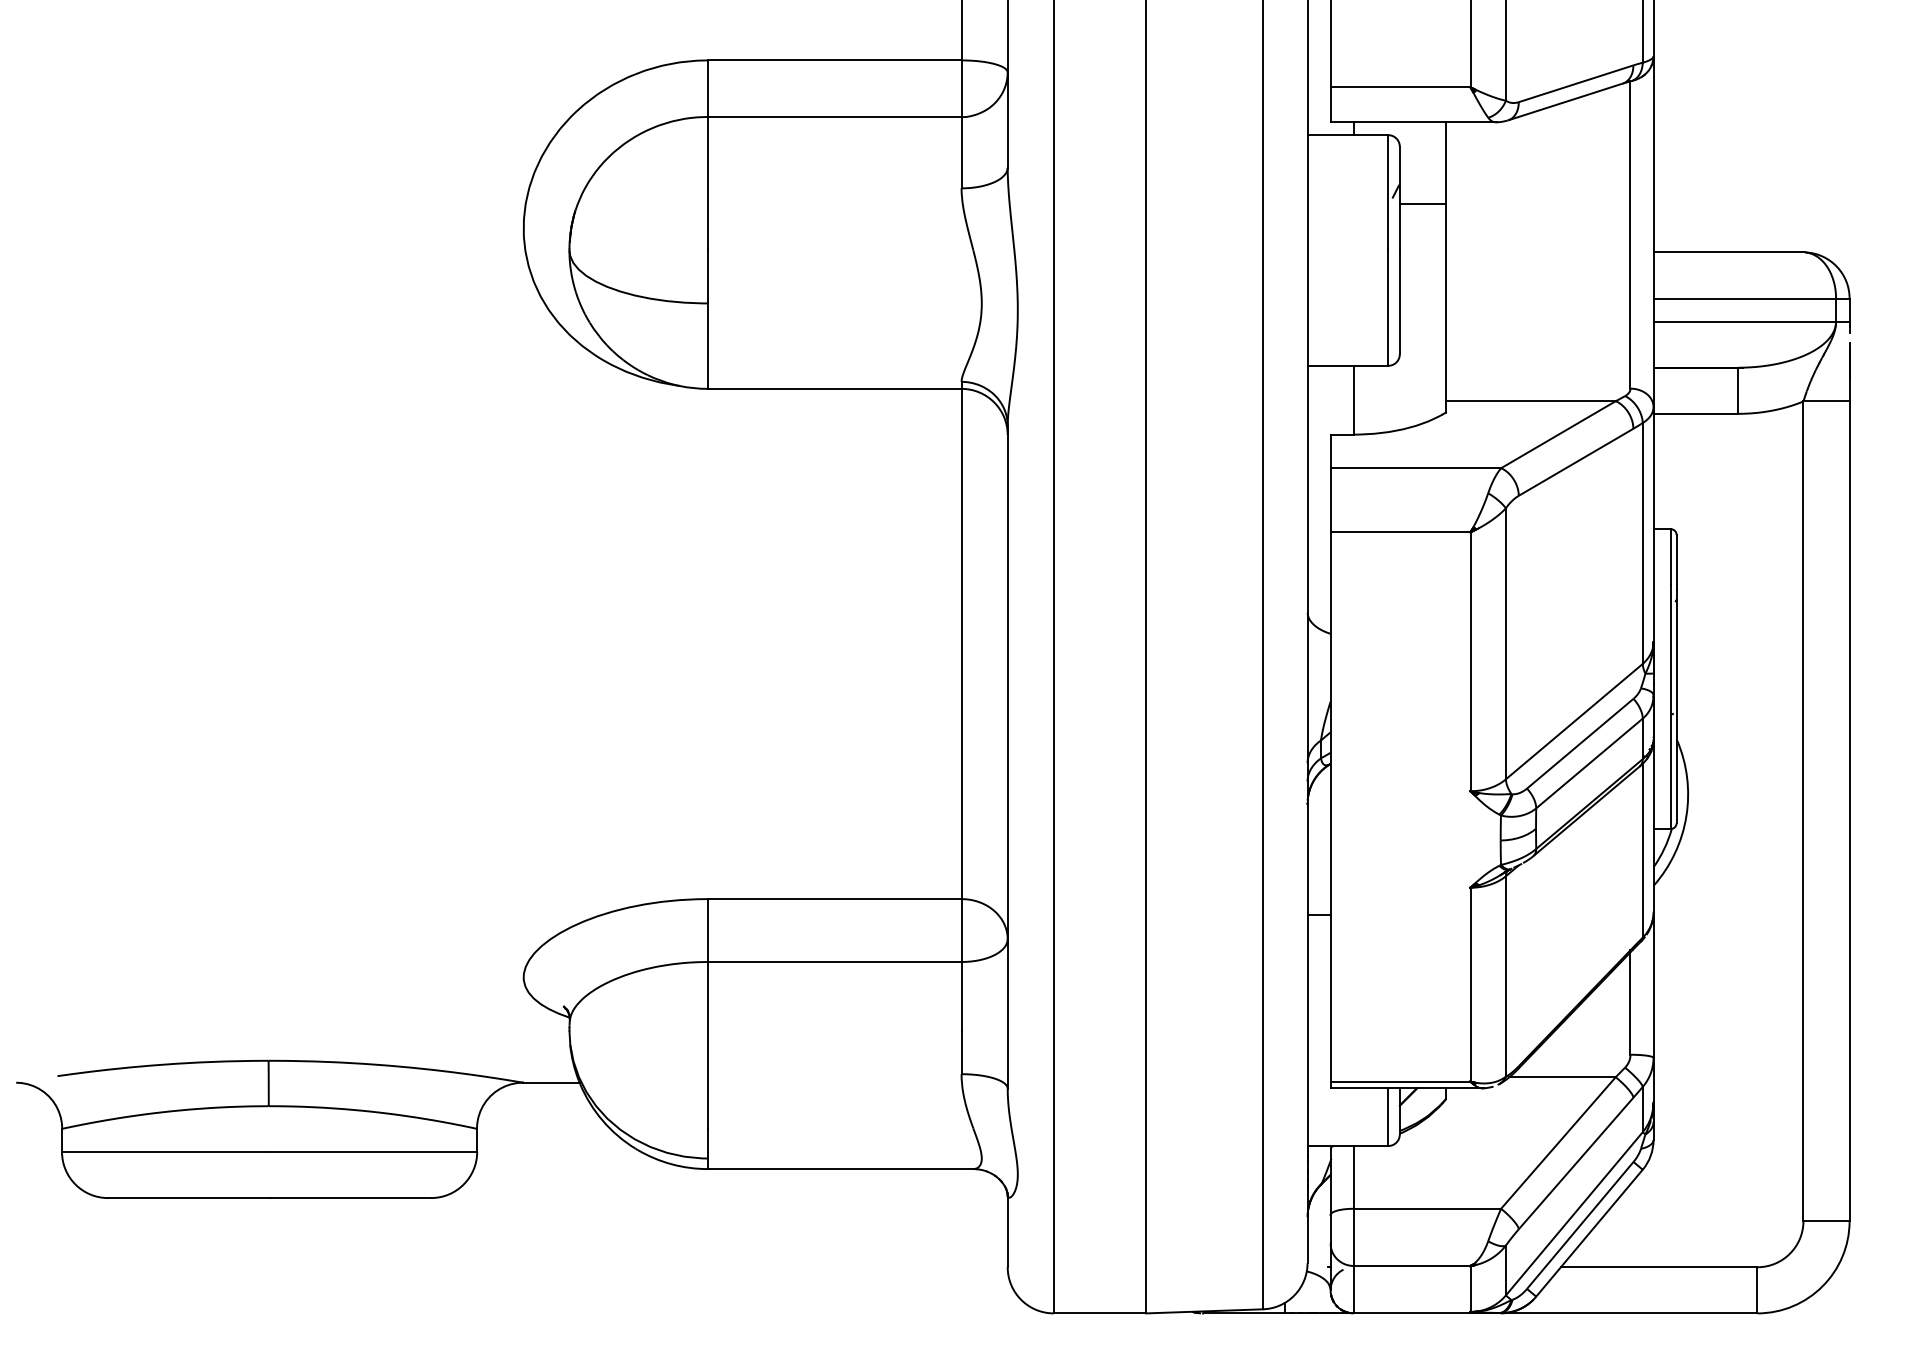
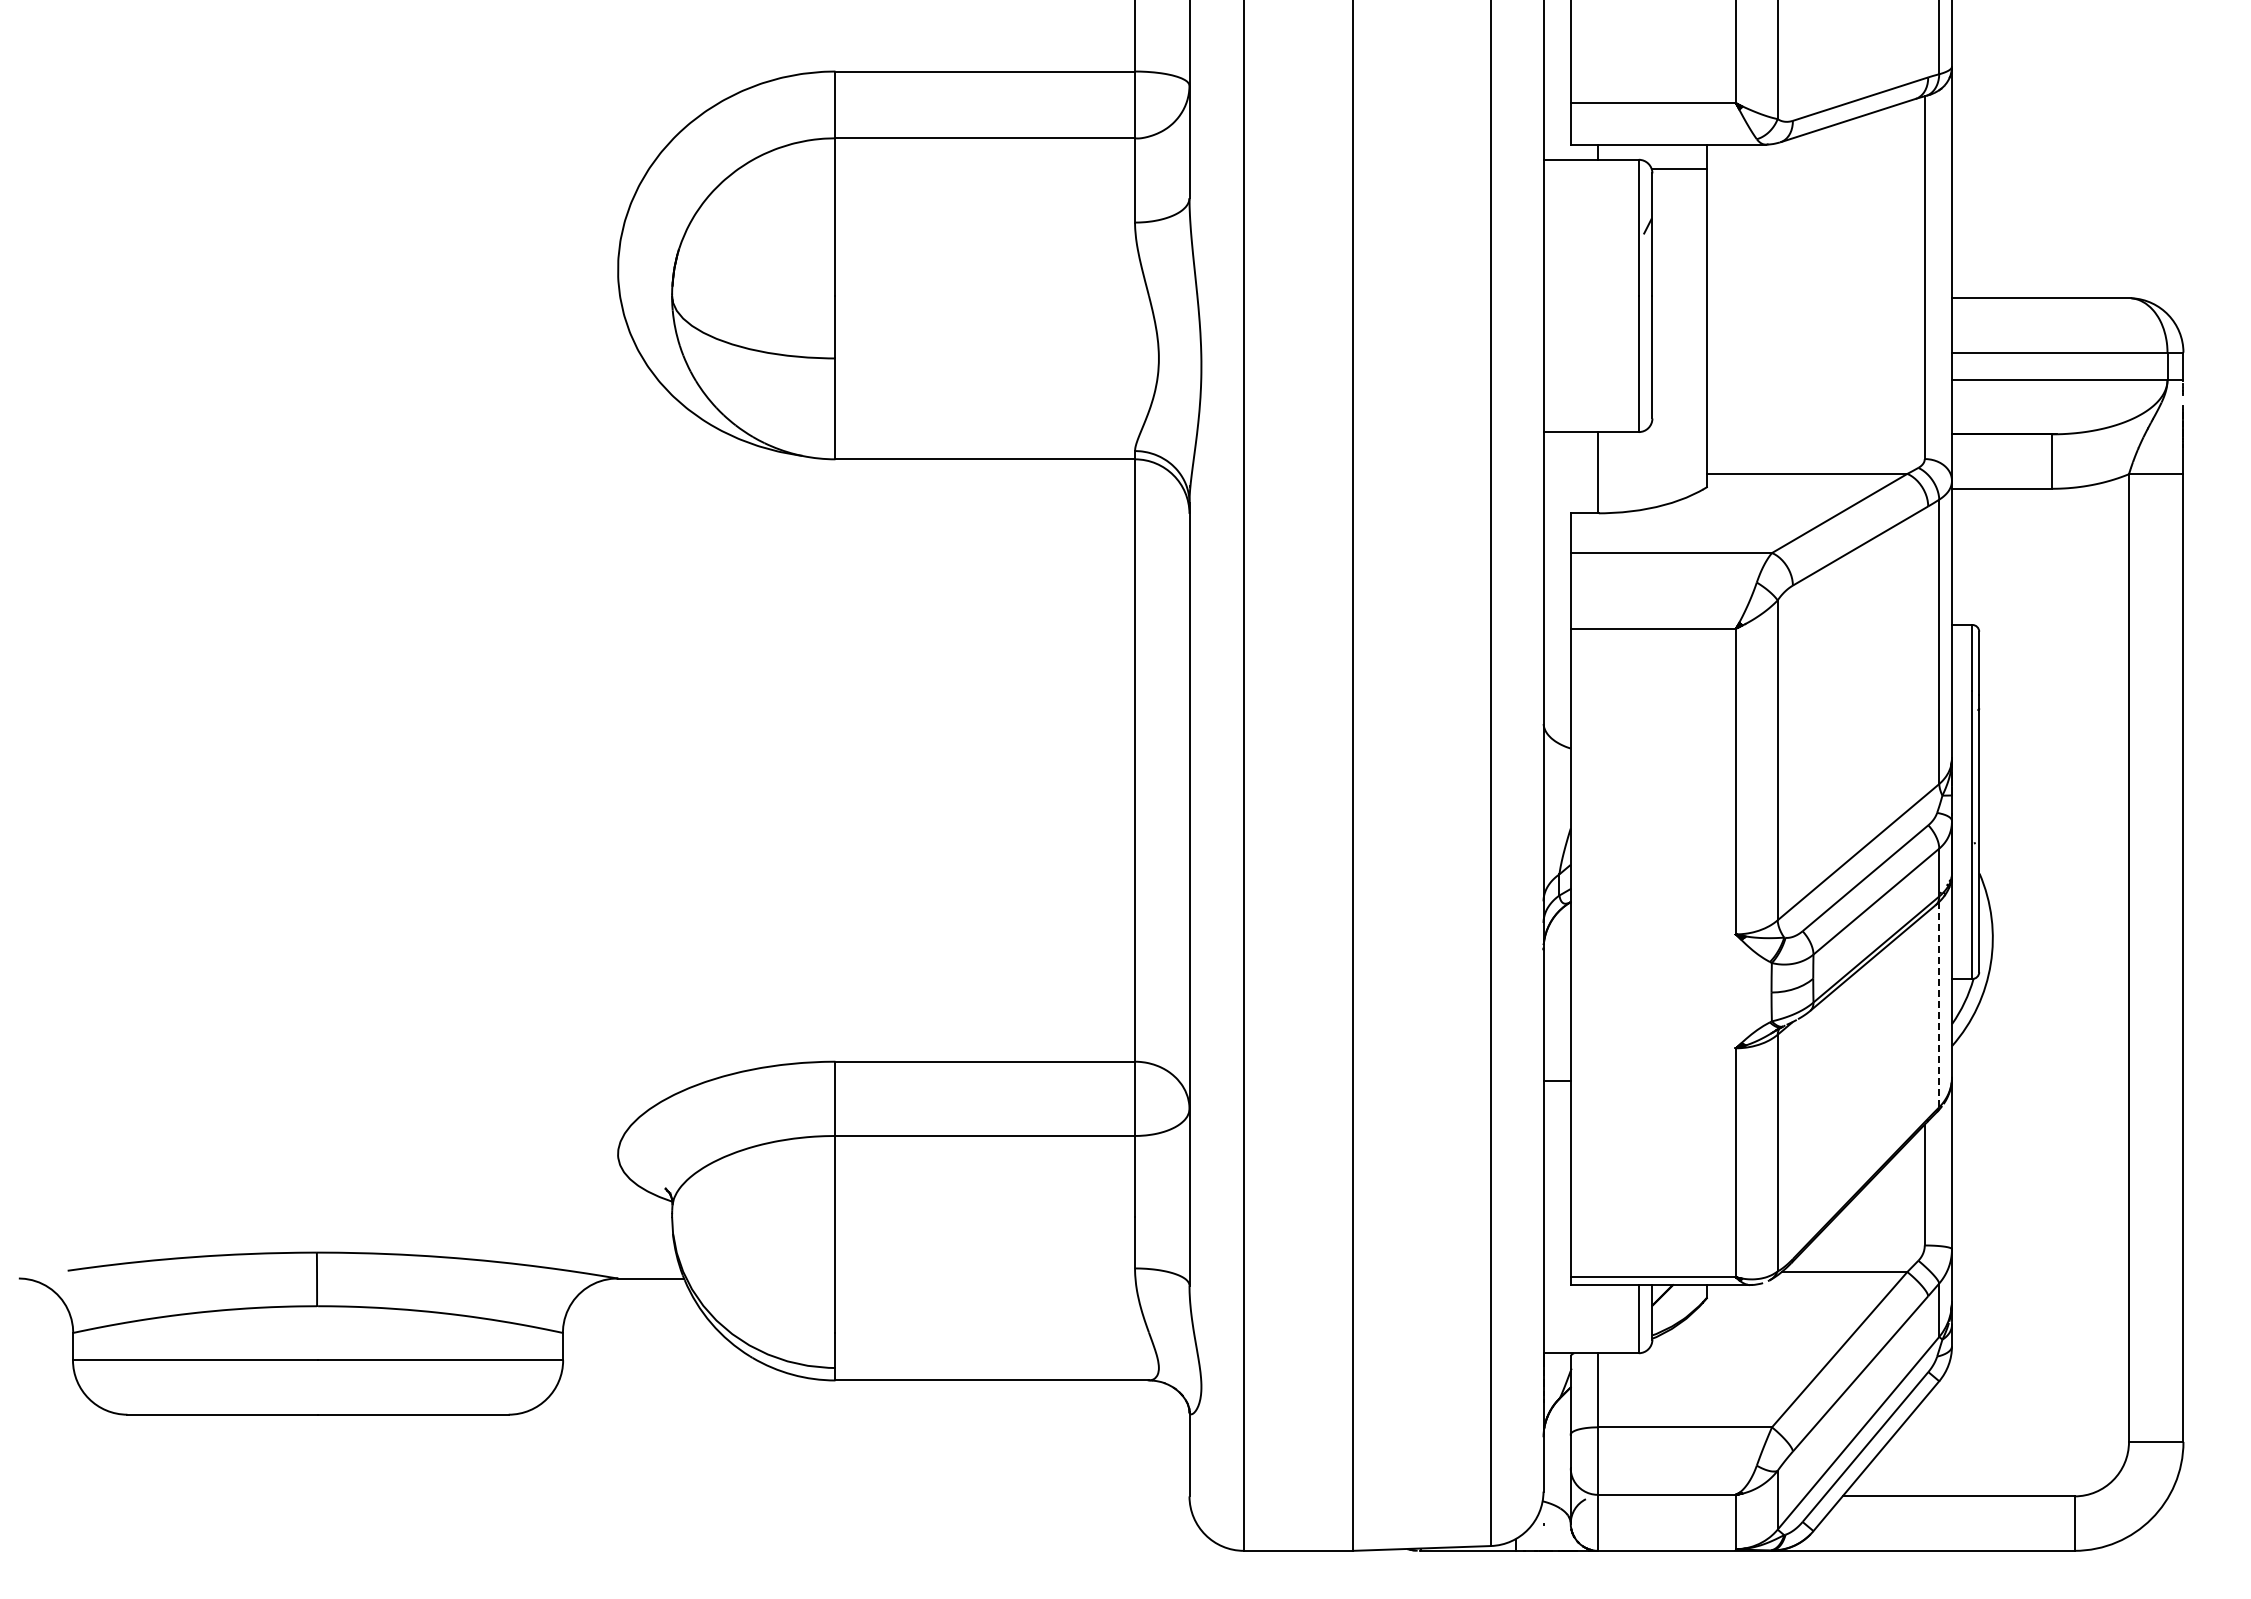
line: (1422, 204) -> (1679, 169), moved
line: (1642, 850) -> (1939, 1004), solid -> dashed

